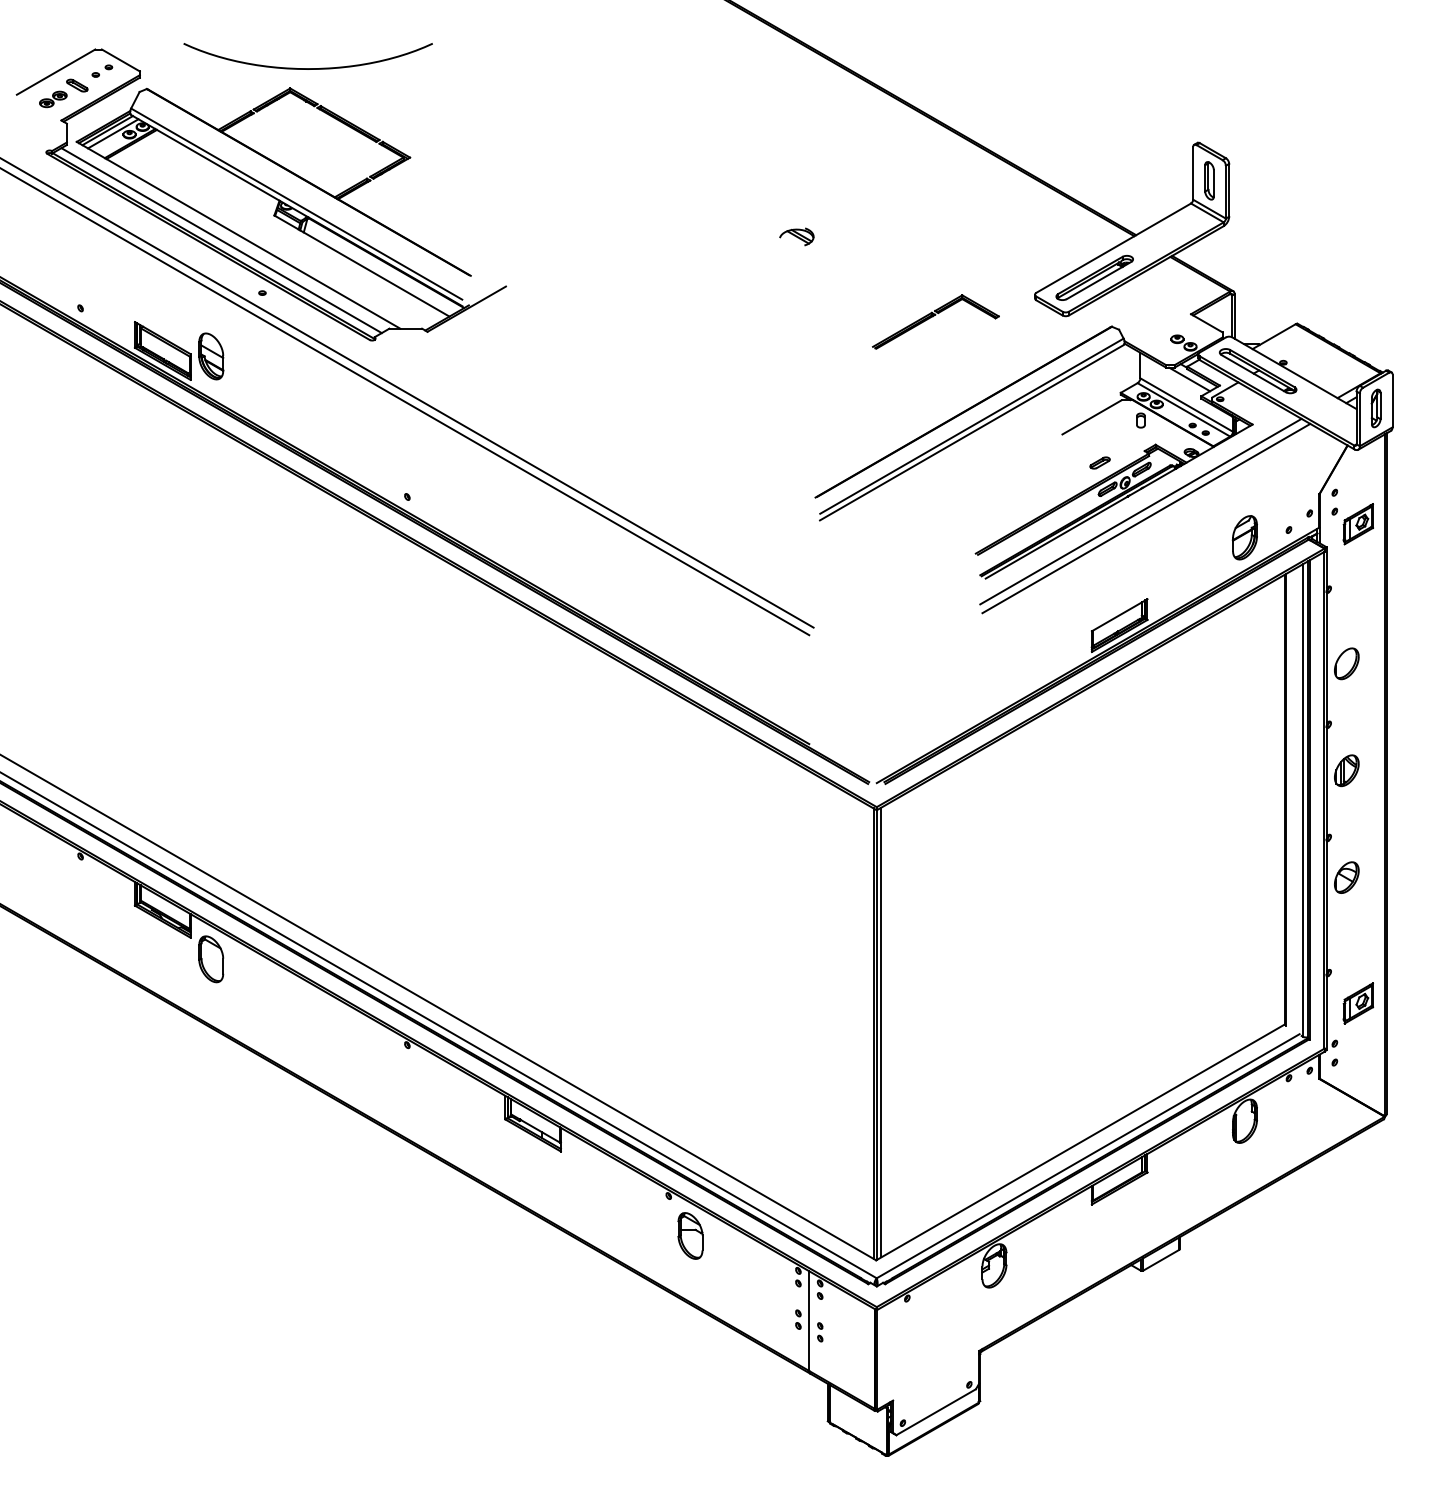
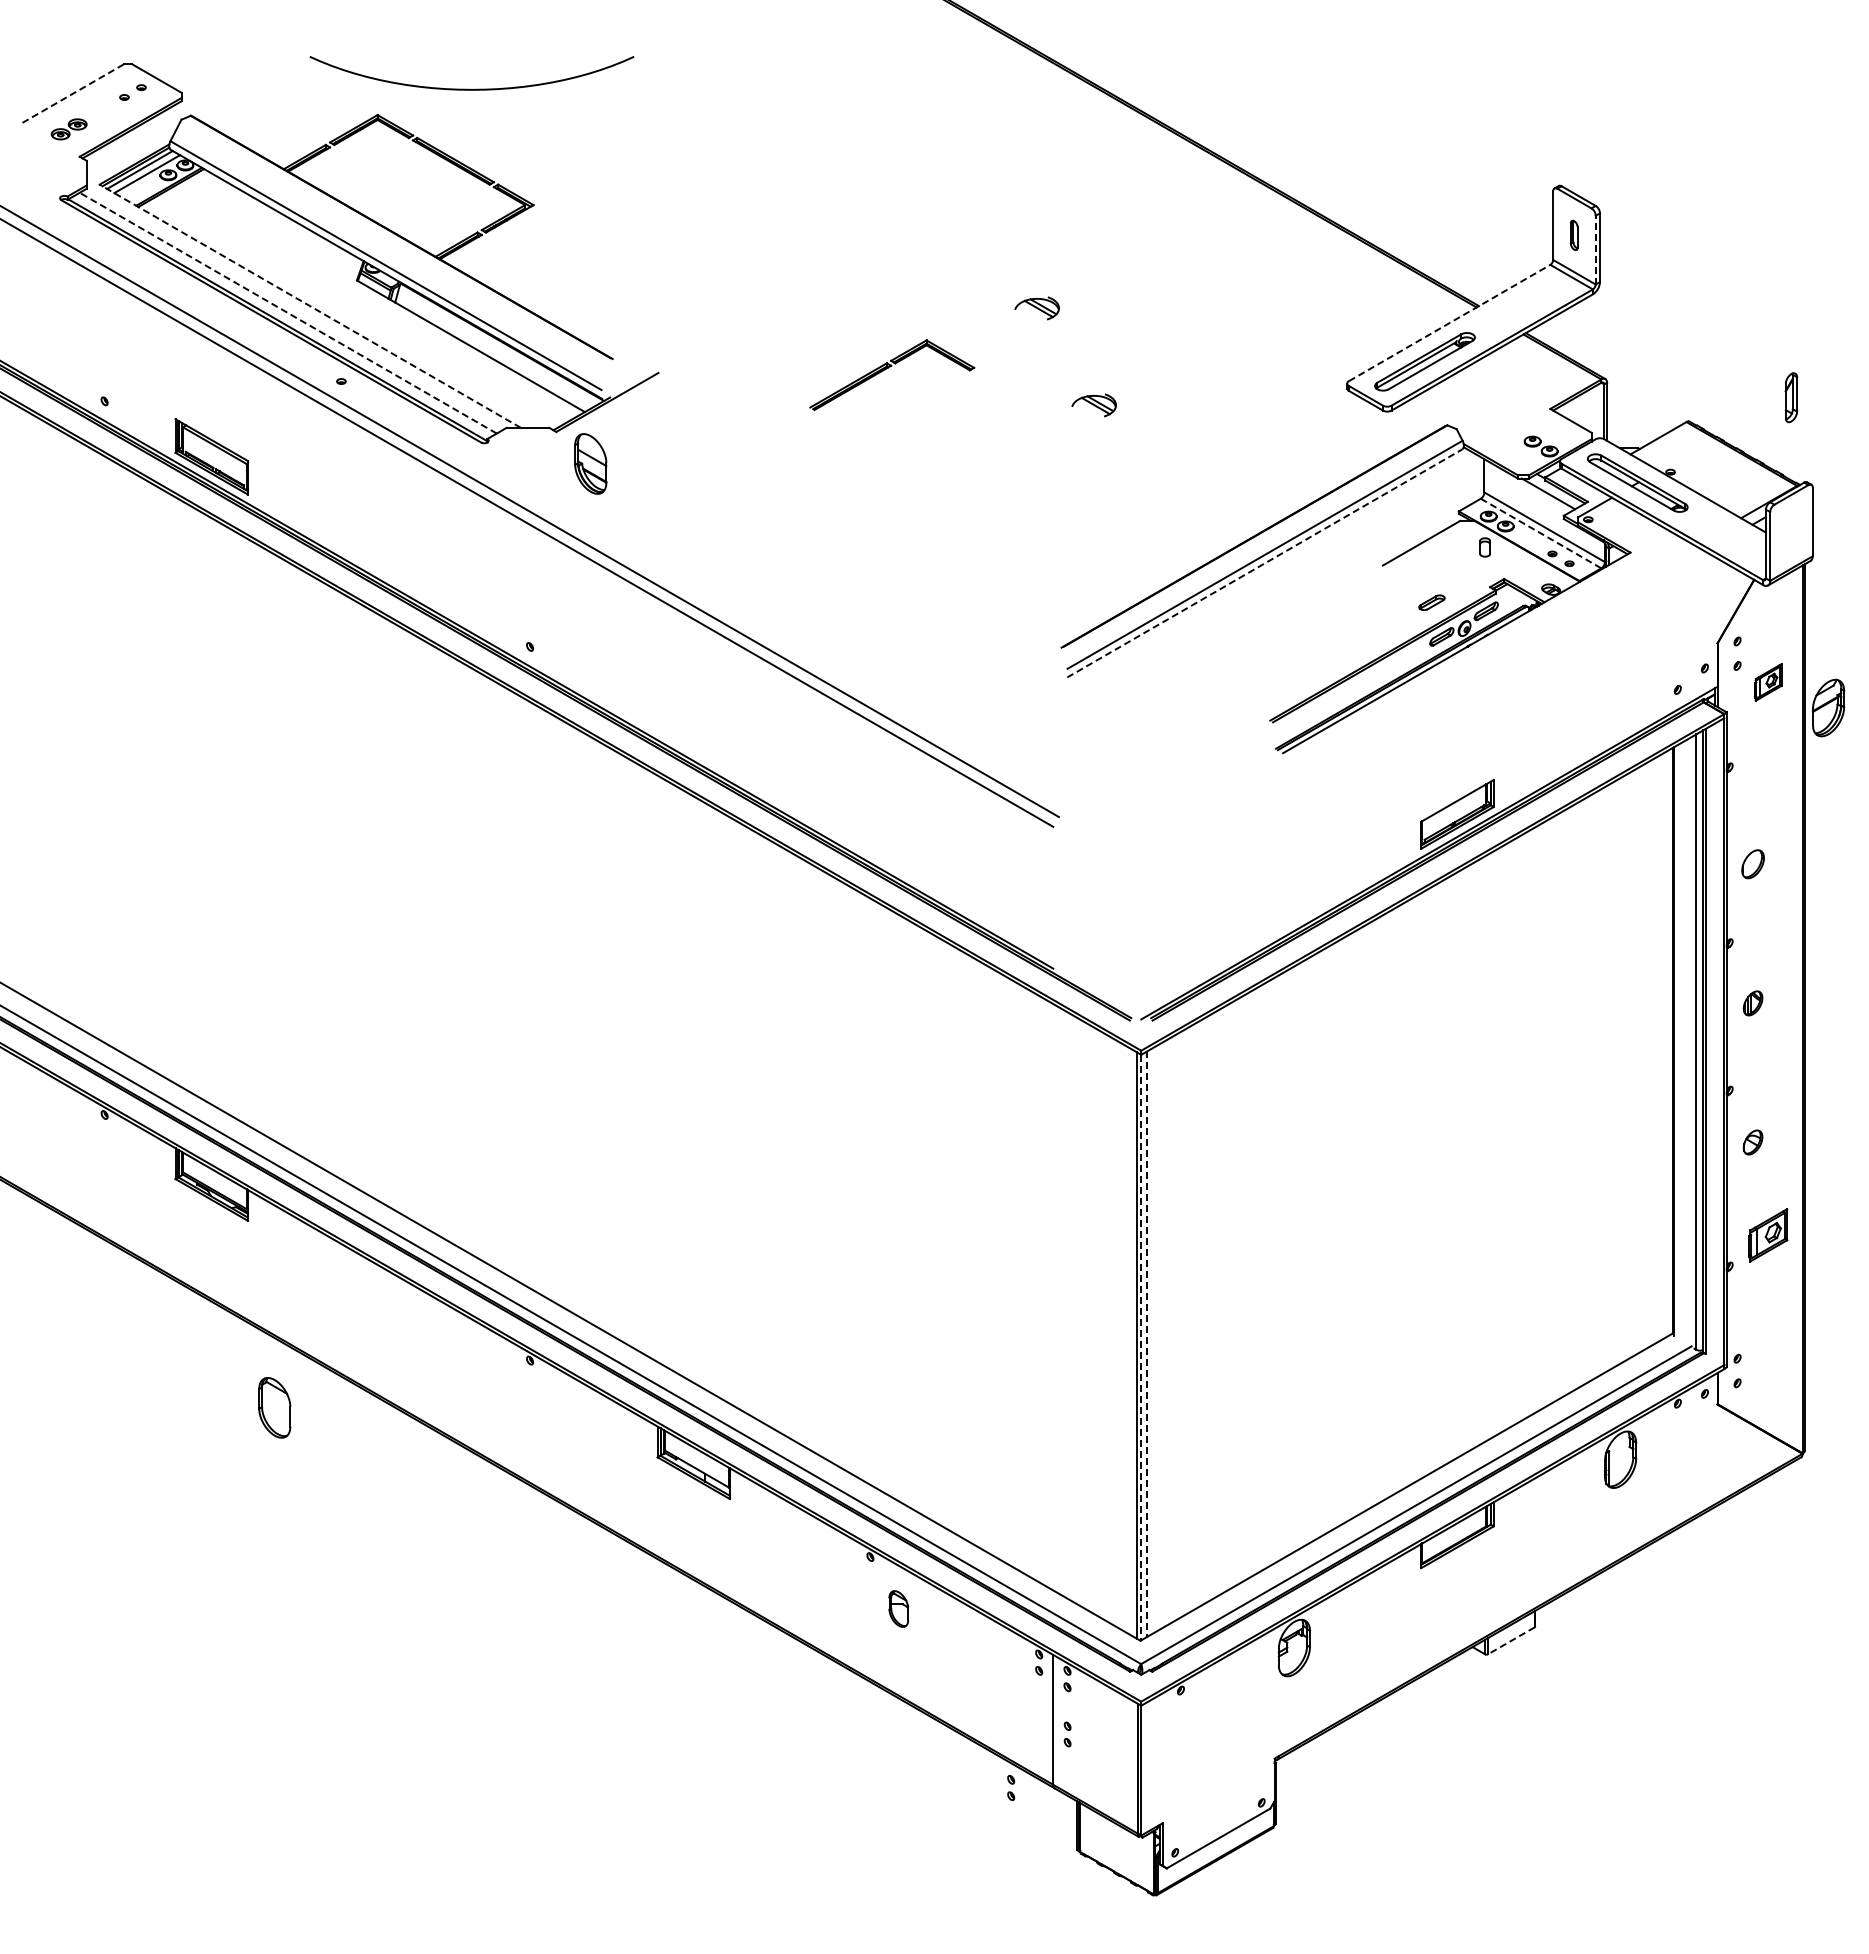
curve: (306, 68) -> (469, 88), moved
line: (55, 71) -> (72, 93), solid -> dashed
part: (77, 84) -> (100, 110), removed
part: (1208, 180) -> (1573, 235), size x0.6
line: (1225, 191) -> (1595, 249), solid -> dashed
line: (237, 234) -> (309, 305), solid -> dashed
line: (221, 240) -> (288, 313), solid -> dashed
line: (1114, 247) -> (1450, 322), solid -> dashed
part: (840, 311) -> (1093, 405), added
part: (933, 316) -> (888, 368), moved
part: (211, 356) -> (590, 463), moved
part: (1376, 408) -> (1791, 397), moved
line: (1184, 409) -> (1541, 533), solid -> dashed
line: (972, 432) -> (1265, 563), solid -> dashed
line: (1140, 511) -> (1484, 665), removed
line: (1145, 518) -> (1491, 674), removed
part: (1358, 524) -> (1768, 682), size x0.7
part: (1244, 537) -> (1828, 707), moved
part: (1346, 664) -> (1752, 864), size x0.7
part: (1346, 770) -> (1752, 1003), size x0.6
part: (1346, 877) -> (1752, 1142), size x0.6
part: (211, 959) -> (274, 1407), moved
part: (1358, 1003) -> (1768, 1235), moved
line: (881, 1032) -> (1147, 1344), solid -> dashed
line: (876, 1035) -> (1141, 1347), solid -> dashed
part: (690, 1235) -> (898, 1608), size x0.6
line: (1160, 1260) -> (1510, 1641), solid -> dashed
part: (798, 1320) -> (1011, 1788), moved

